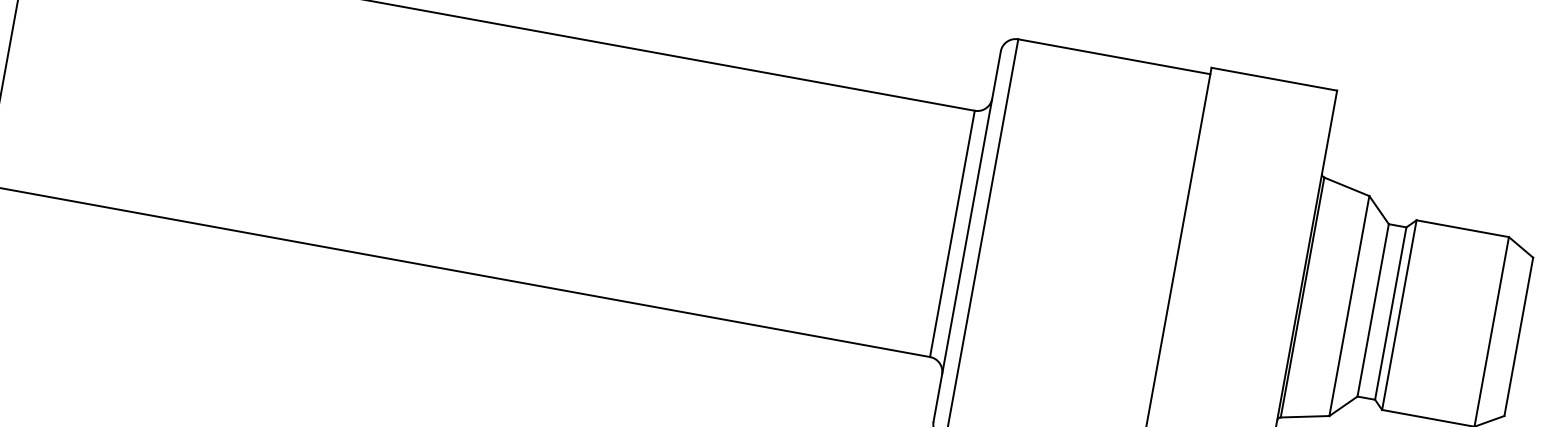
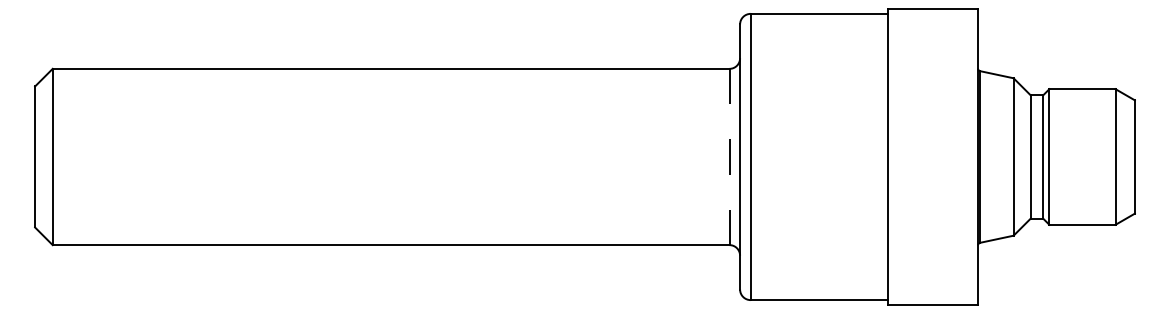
line: (952, 233) -> (729, 156), solid -> dashed

